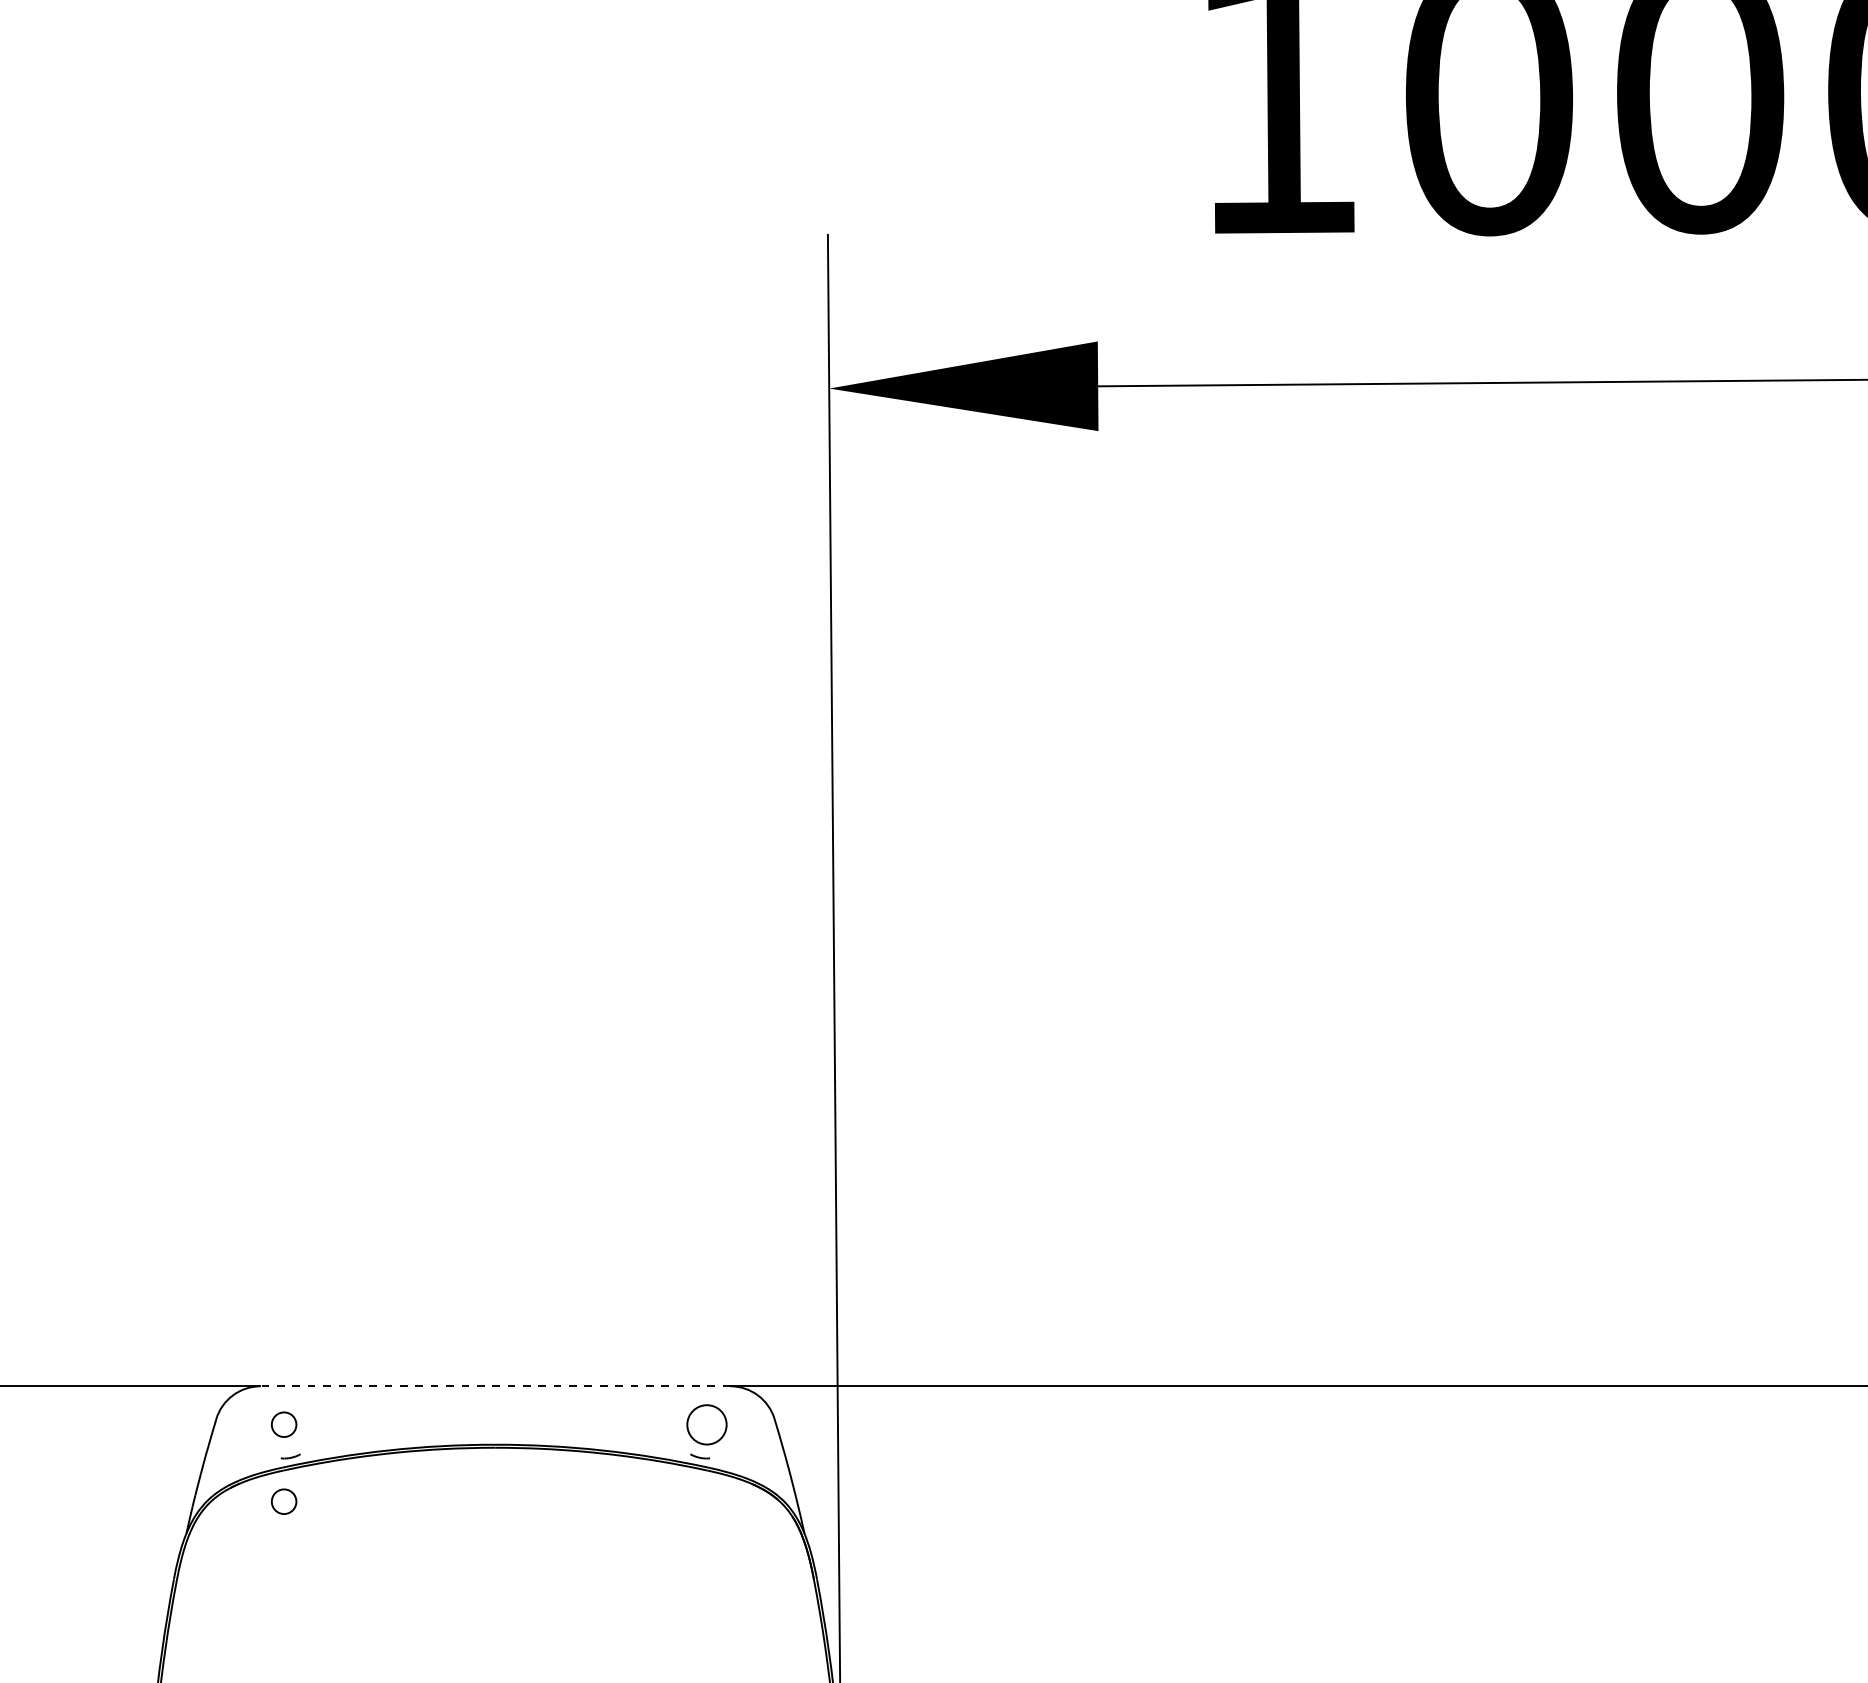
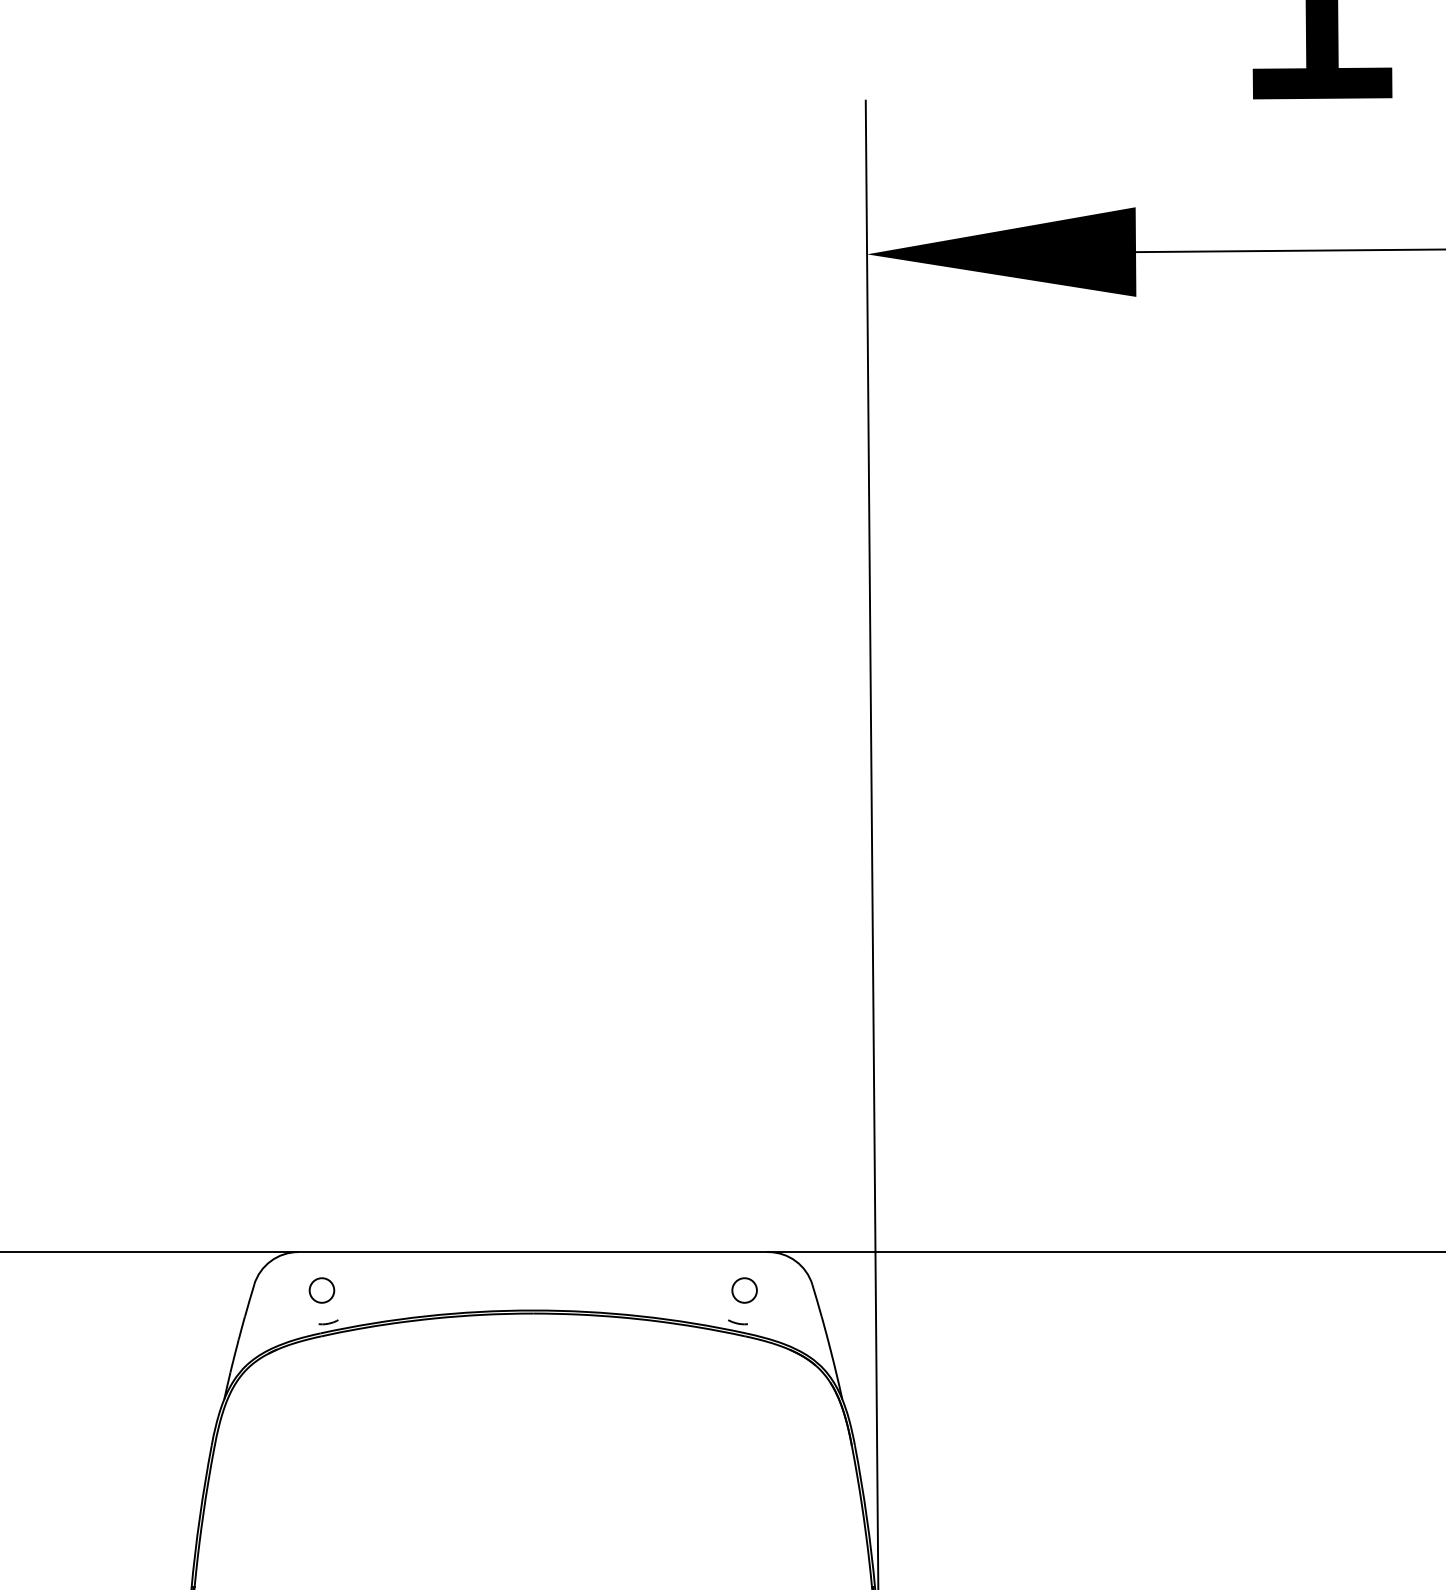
line: (494, 1386) -> (532, 1252), dashed -> solid
circle: (706, 1424) -> (744, 1290), size x0.62
circle: (284, 1501) -> (322, 1367), removed

